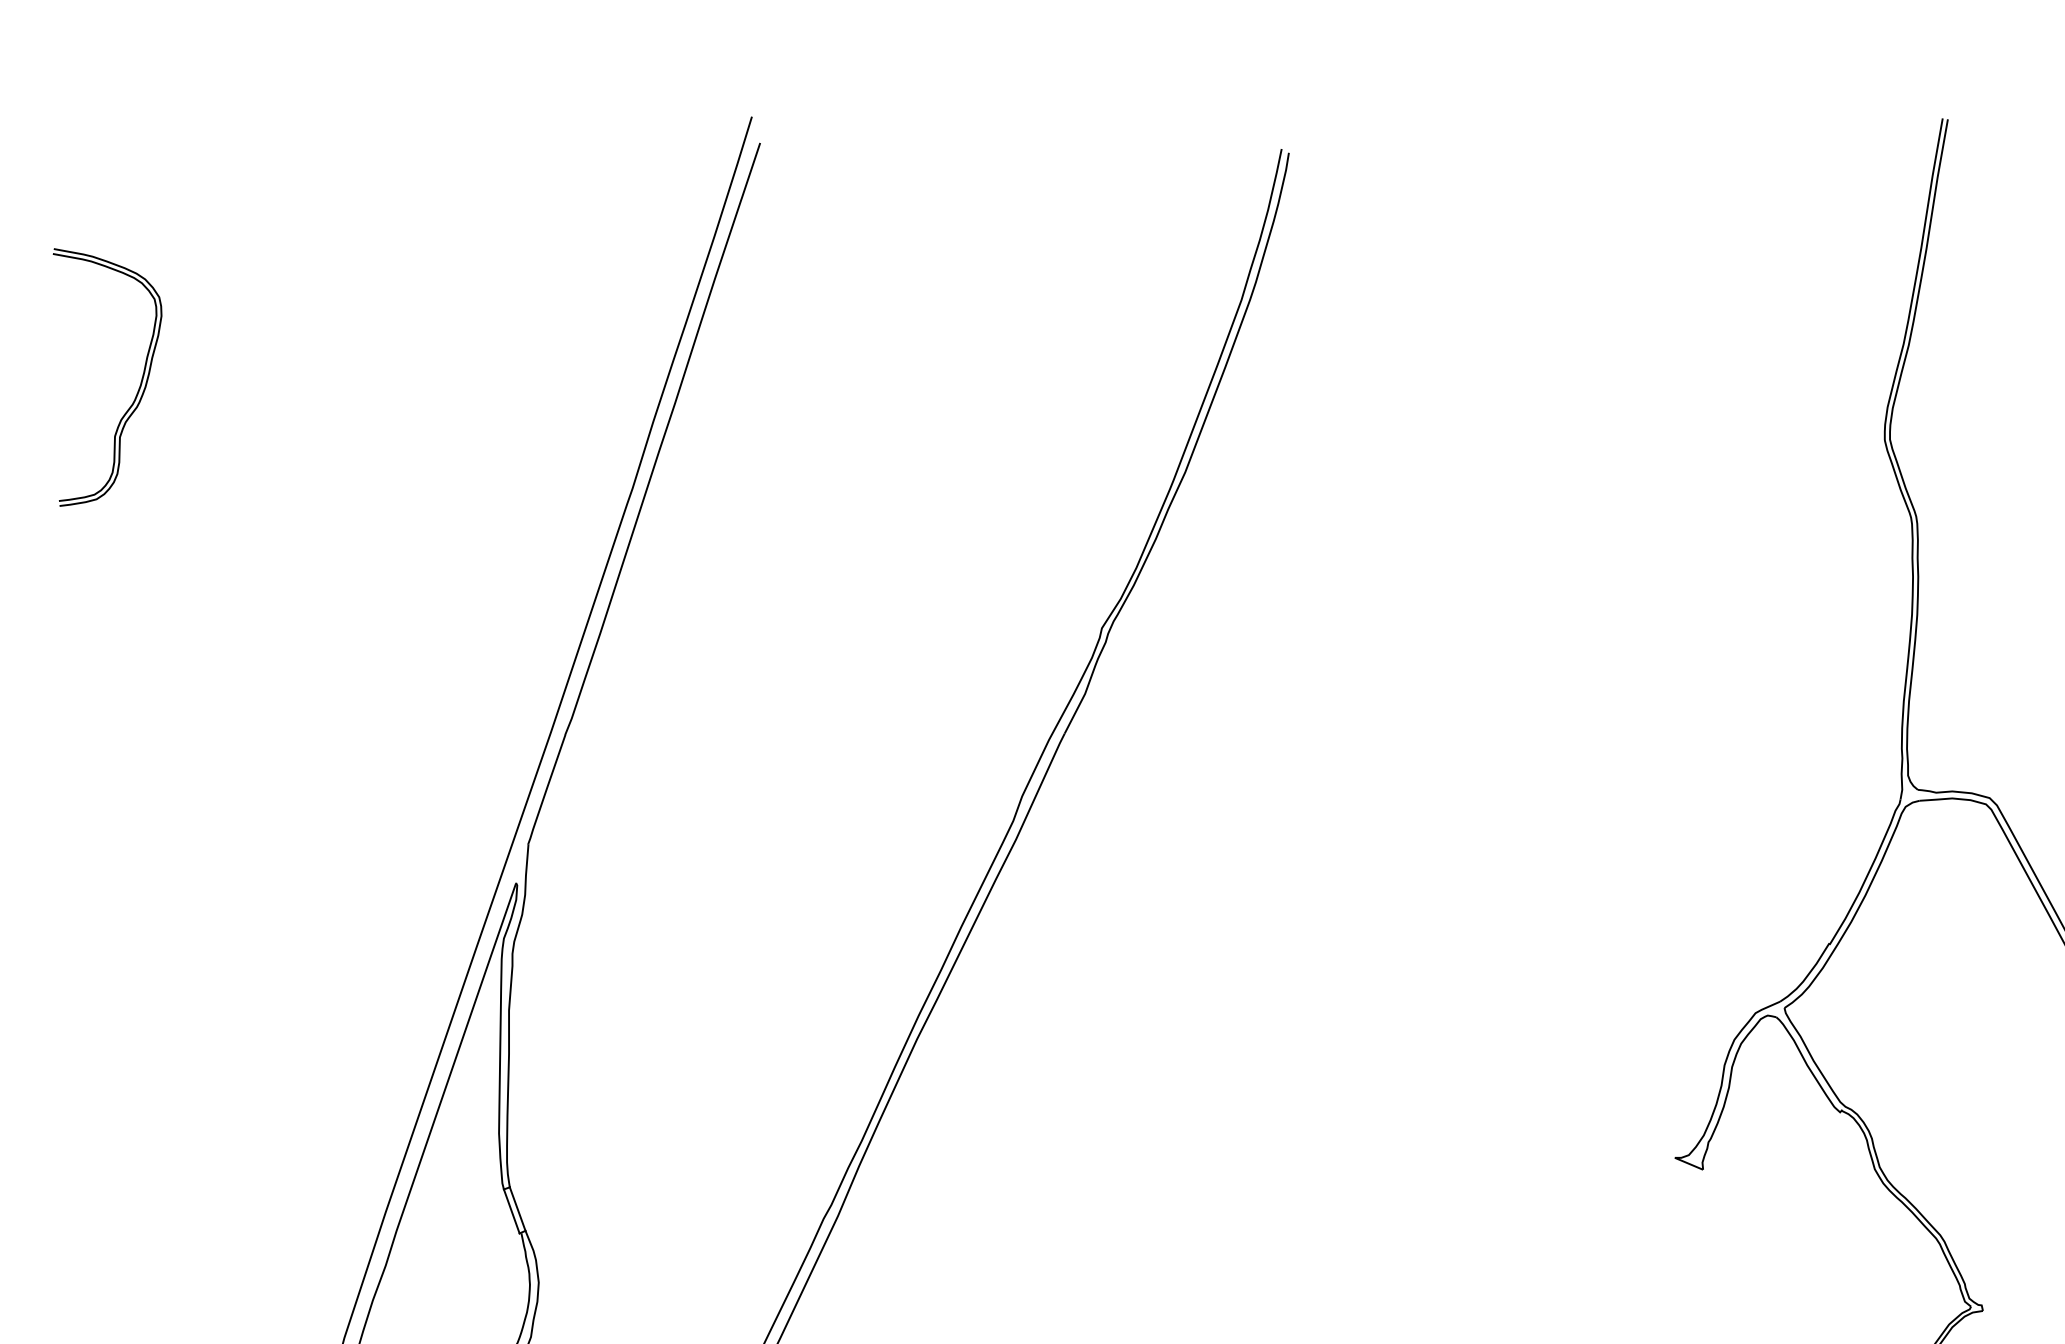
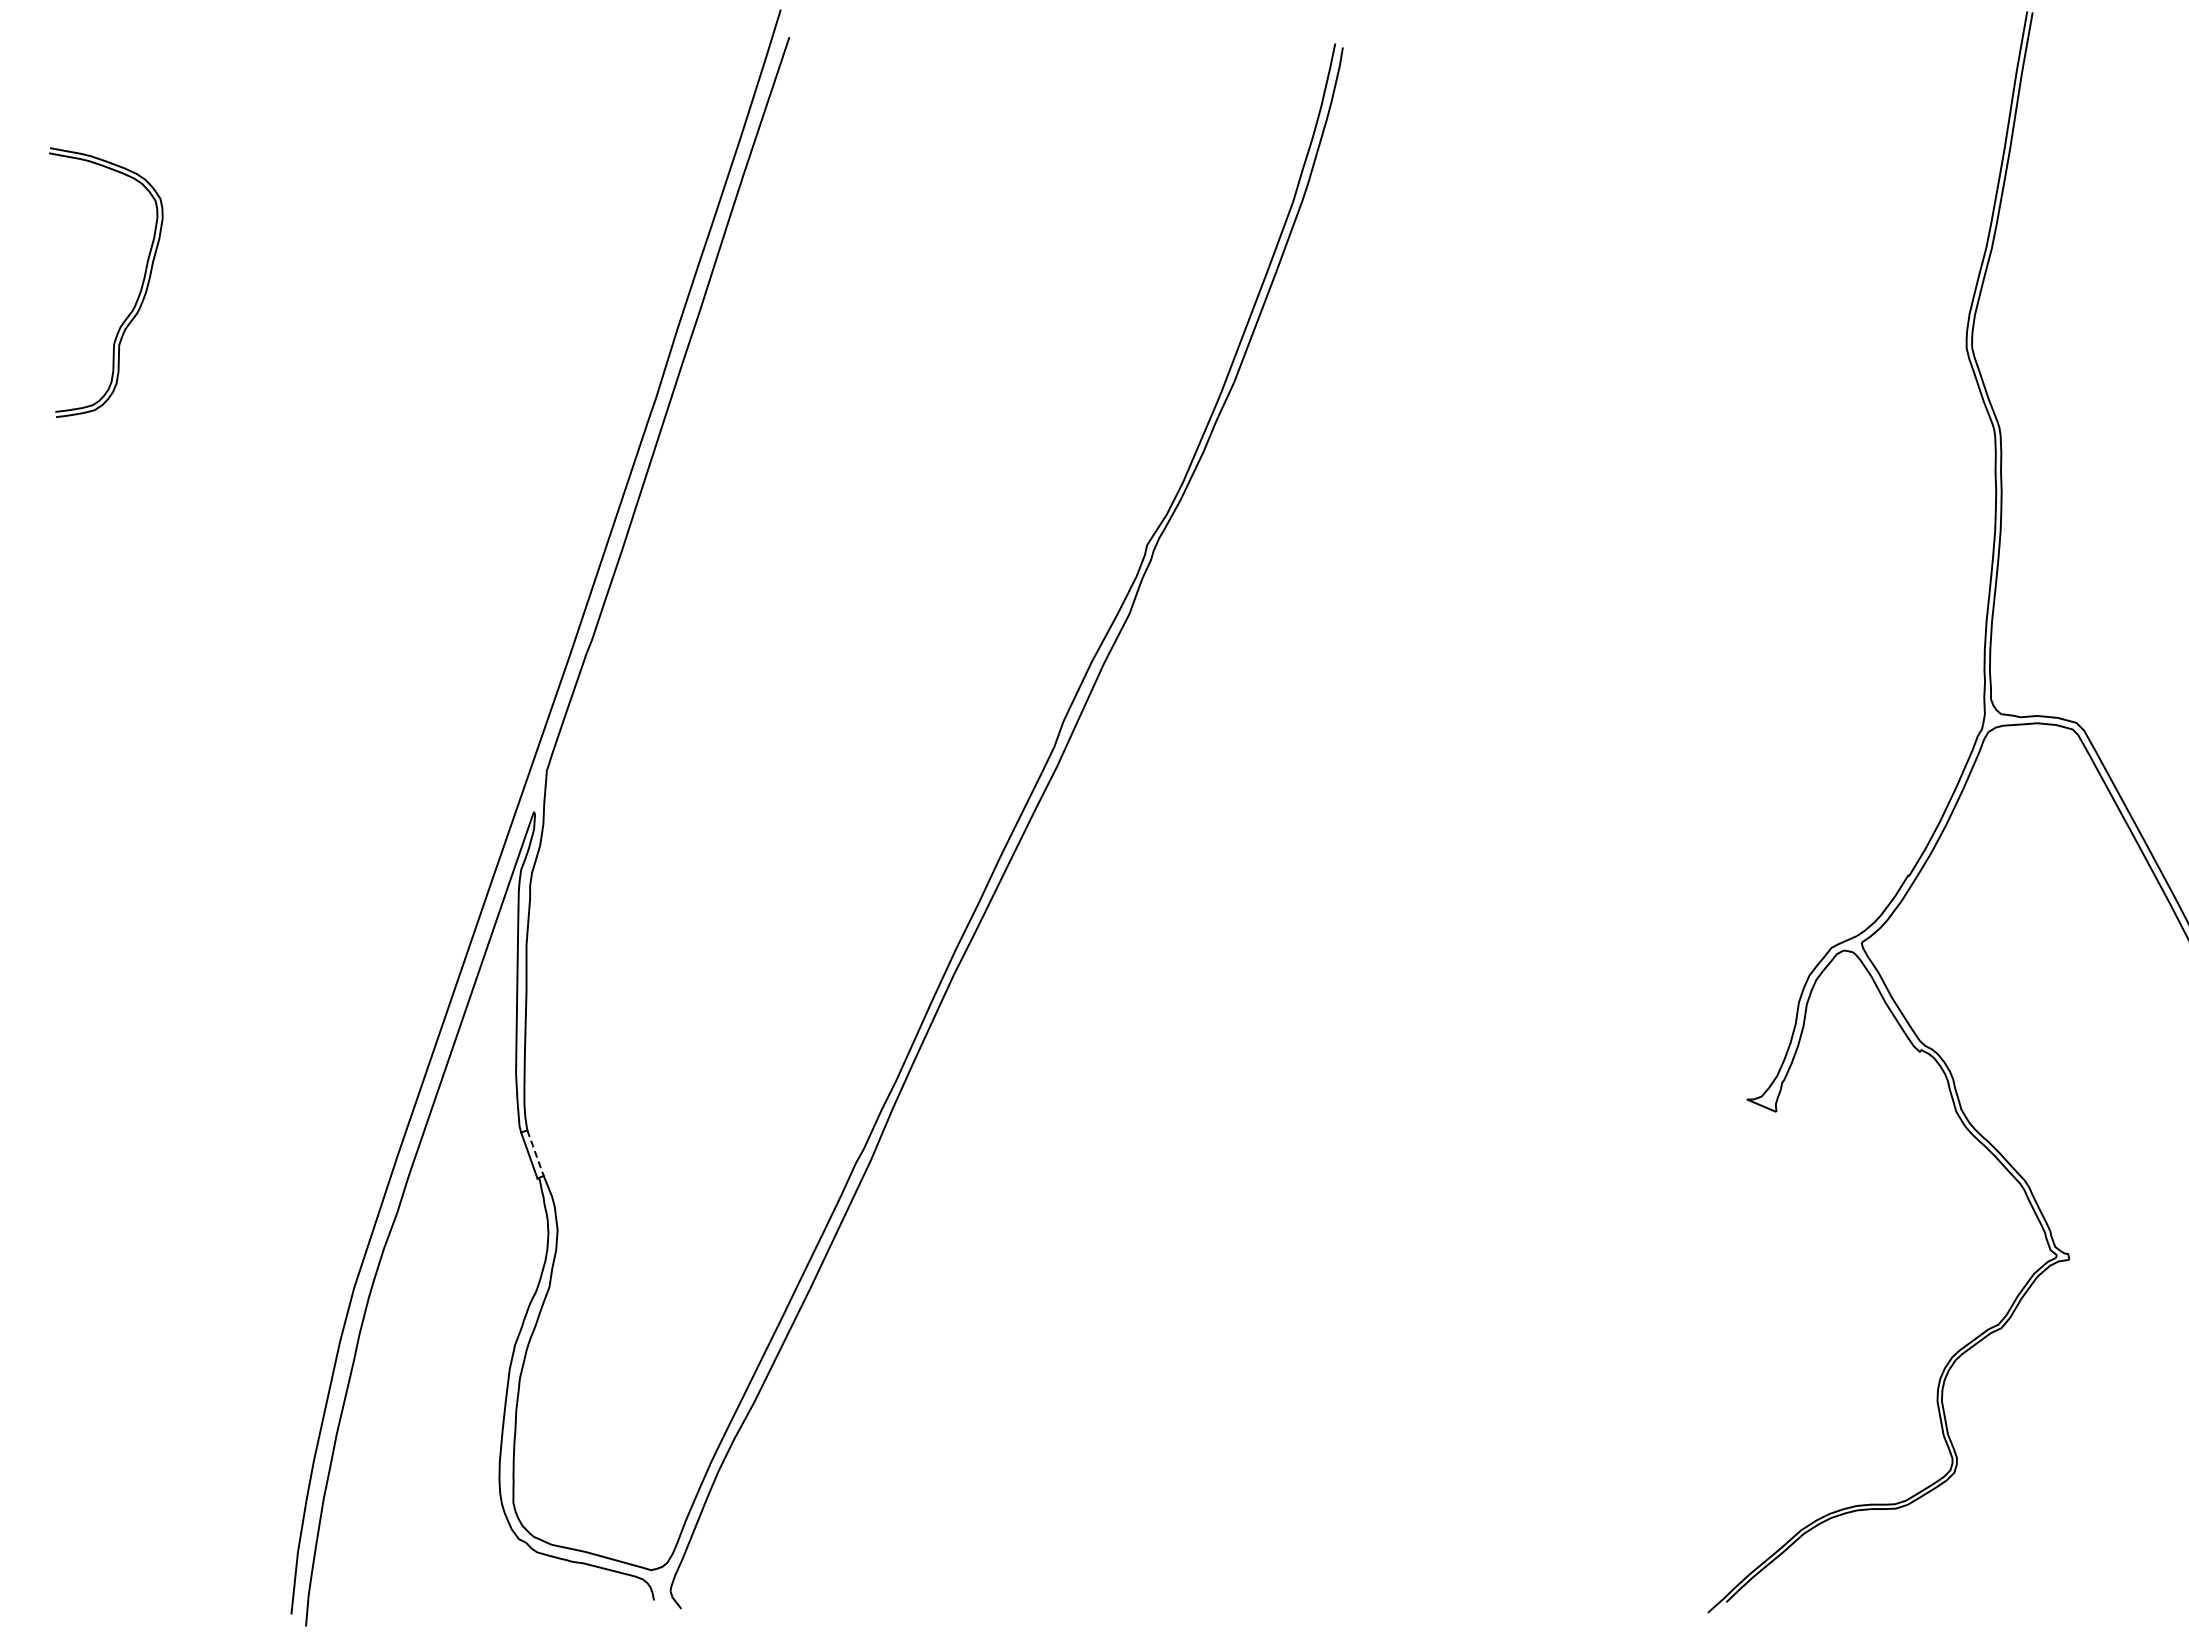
line: (517, 1209) -> (535, 1153), solid -> dashed

